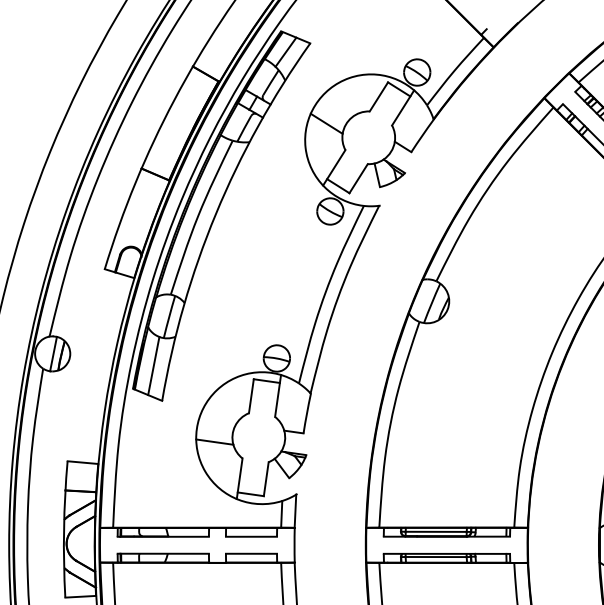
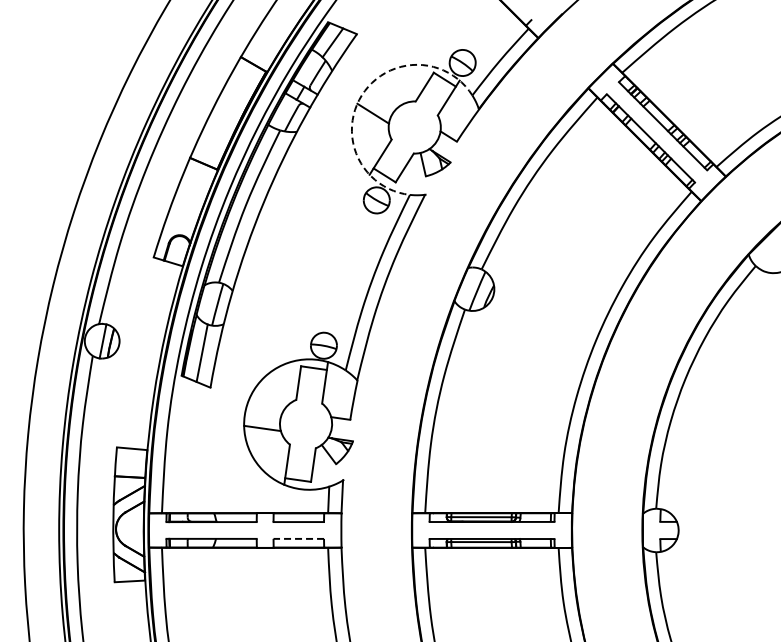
arc: (314, 105) -> (361, 95), solid -> dashed
line: (251, 553) -> (298, 538), solid -> dashed

